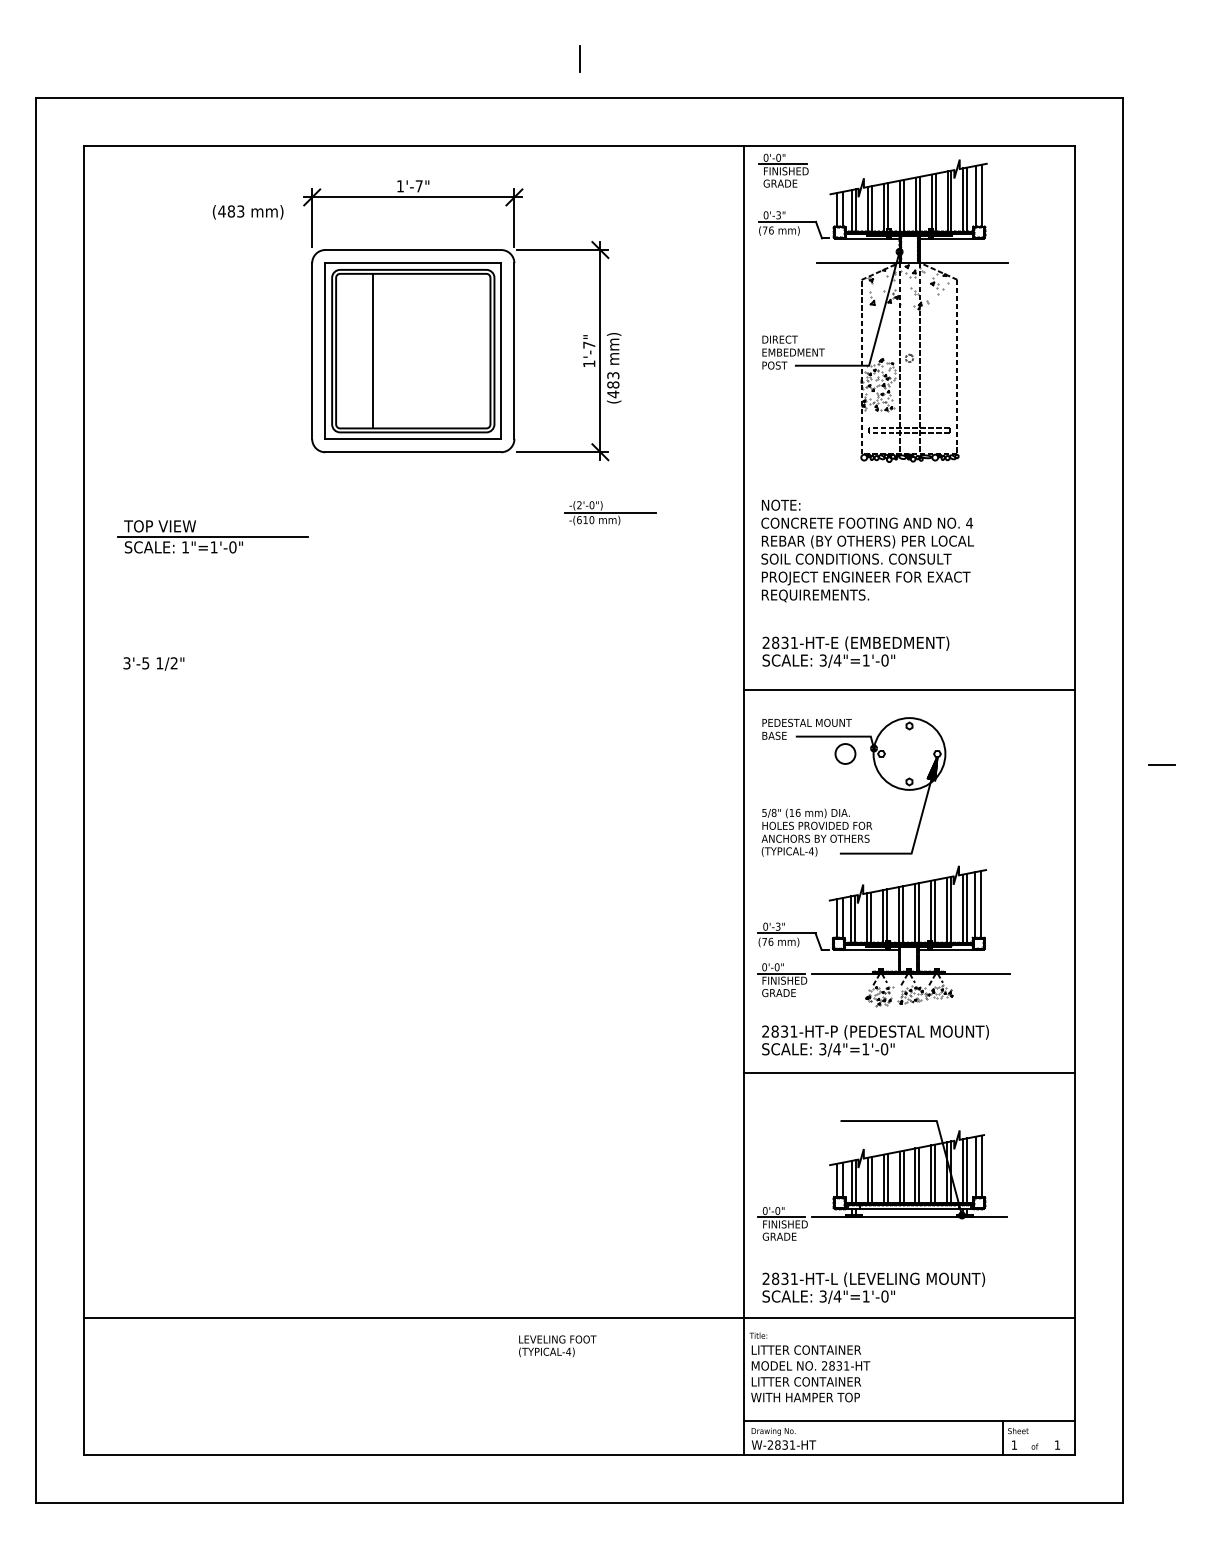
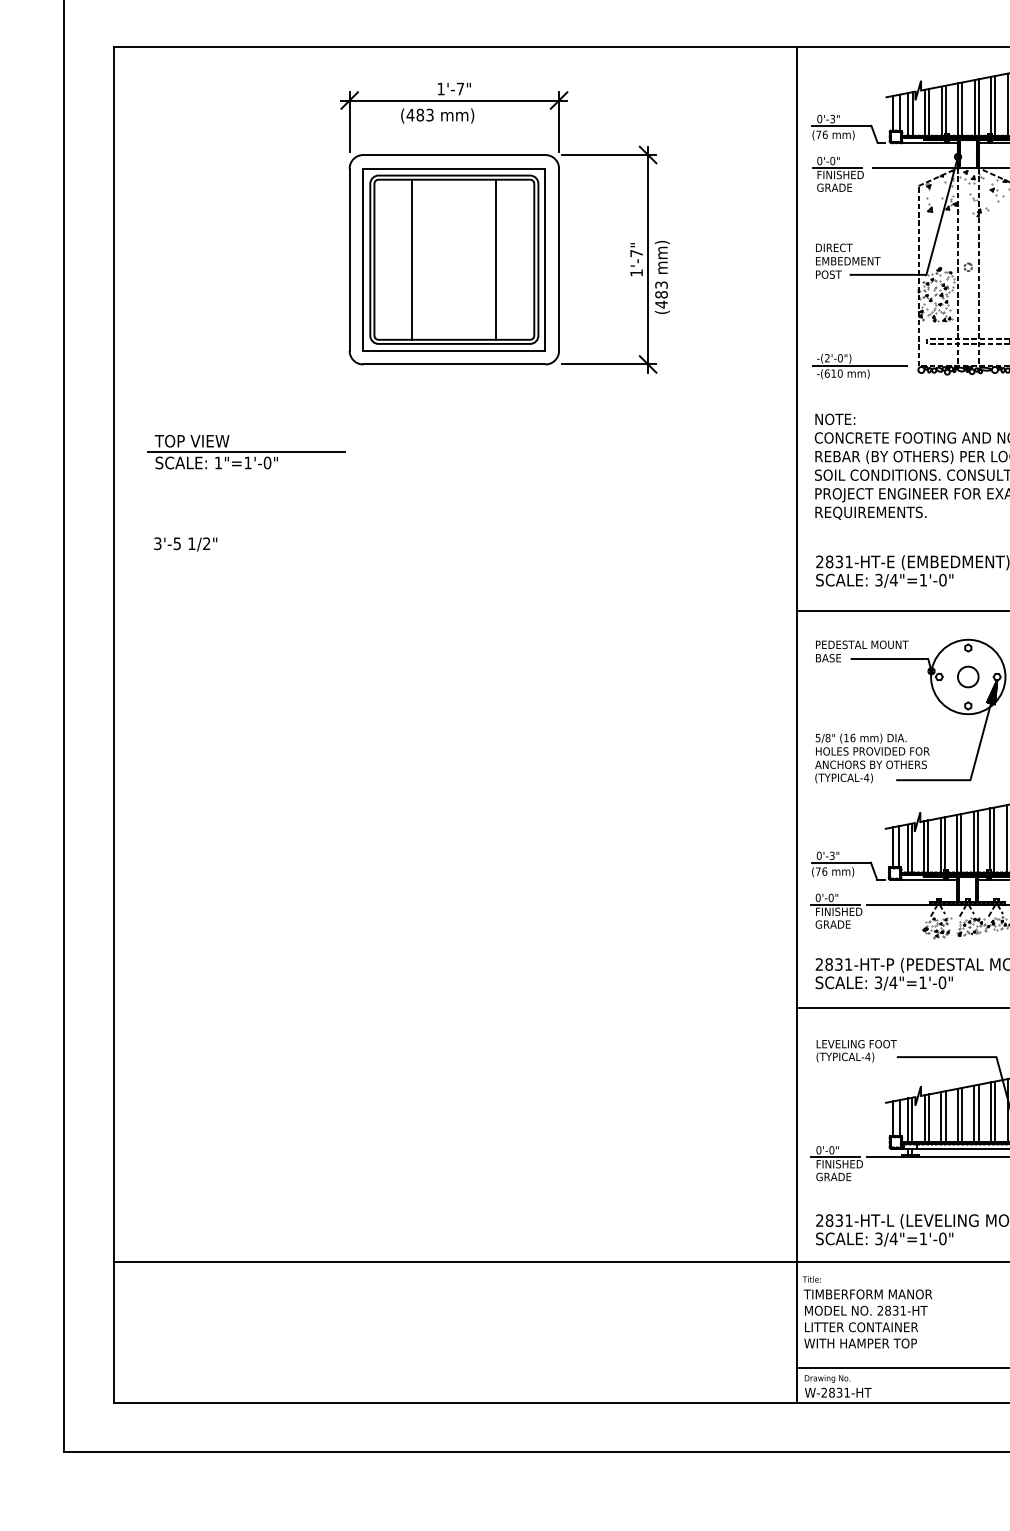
part: (783, 170) -> (837, 174), moved
text: (247, 212) -> (436, 116), moved
line: (453, 350) -> (495, 259), added
part: (610, 513) -> (859, 366), moved
text: (153, 663) -> (185, 543), moved
circle: (845, 753) -> (968, 676), moved
text: (557, 1346) -> (856, 1051), moved
text: (812, 1349) -> (867, 1293), LITTER CONTAINER -> TIMBERFORM MANOR

